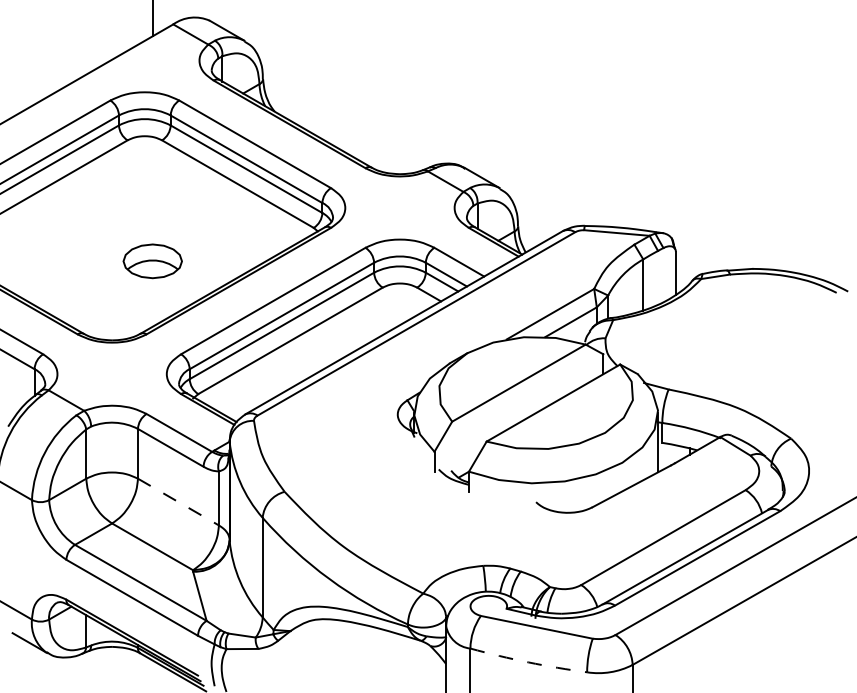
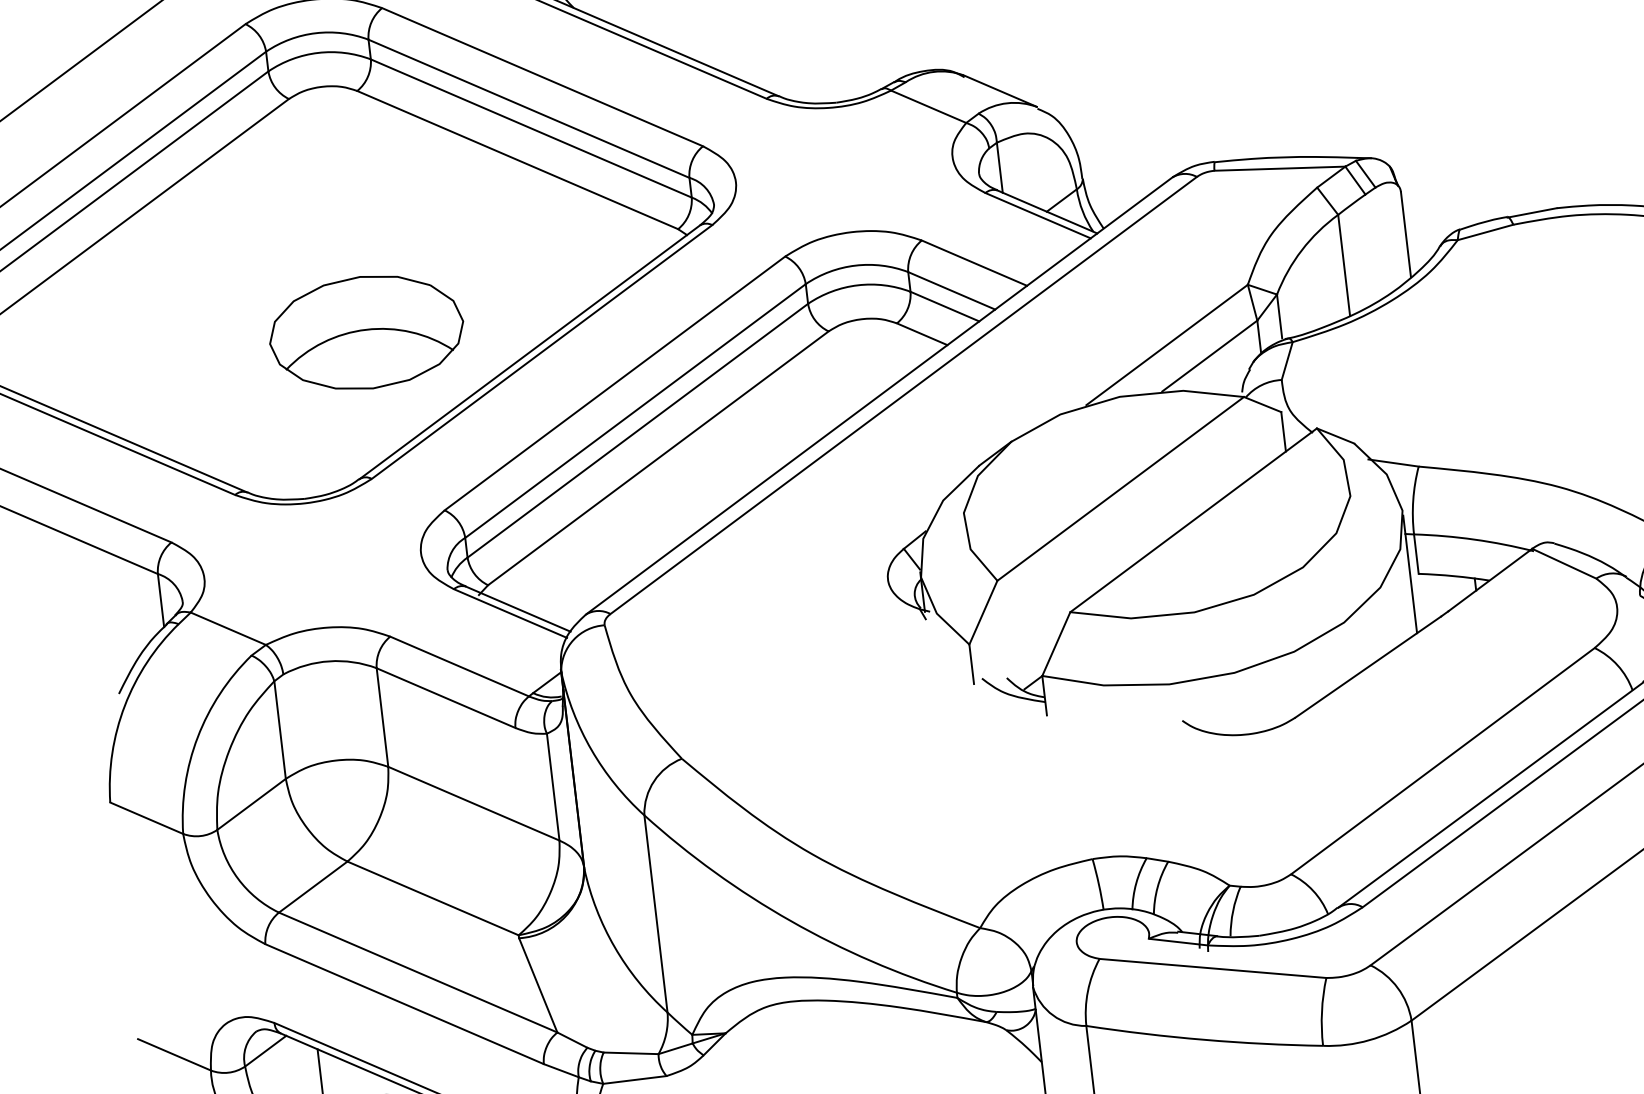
part: (152, 261) -> (366, 333), size x1.67
line: (178, 502) -> (474, 804), dashed -> solid
arc: (528, 662) -> (1204, 1040), dashed -> solid

